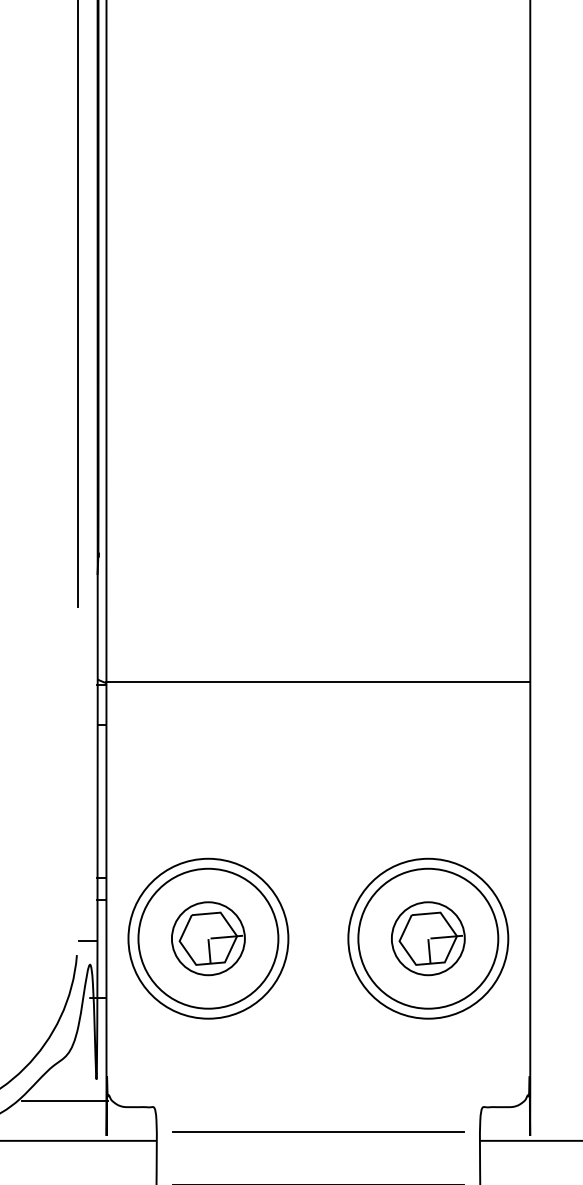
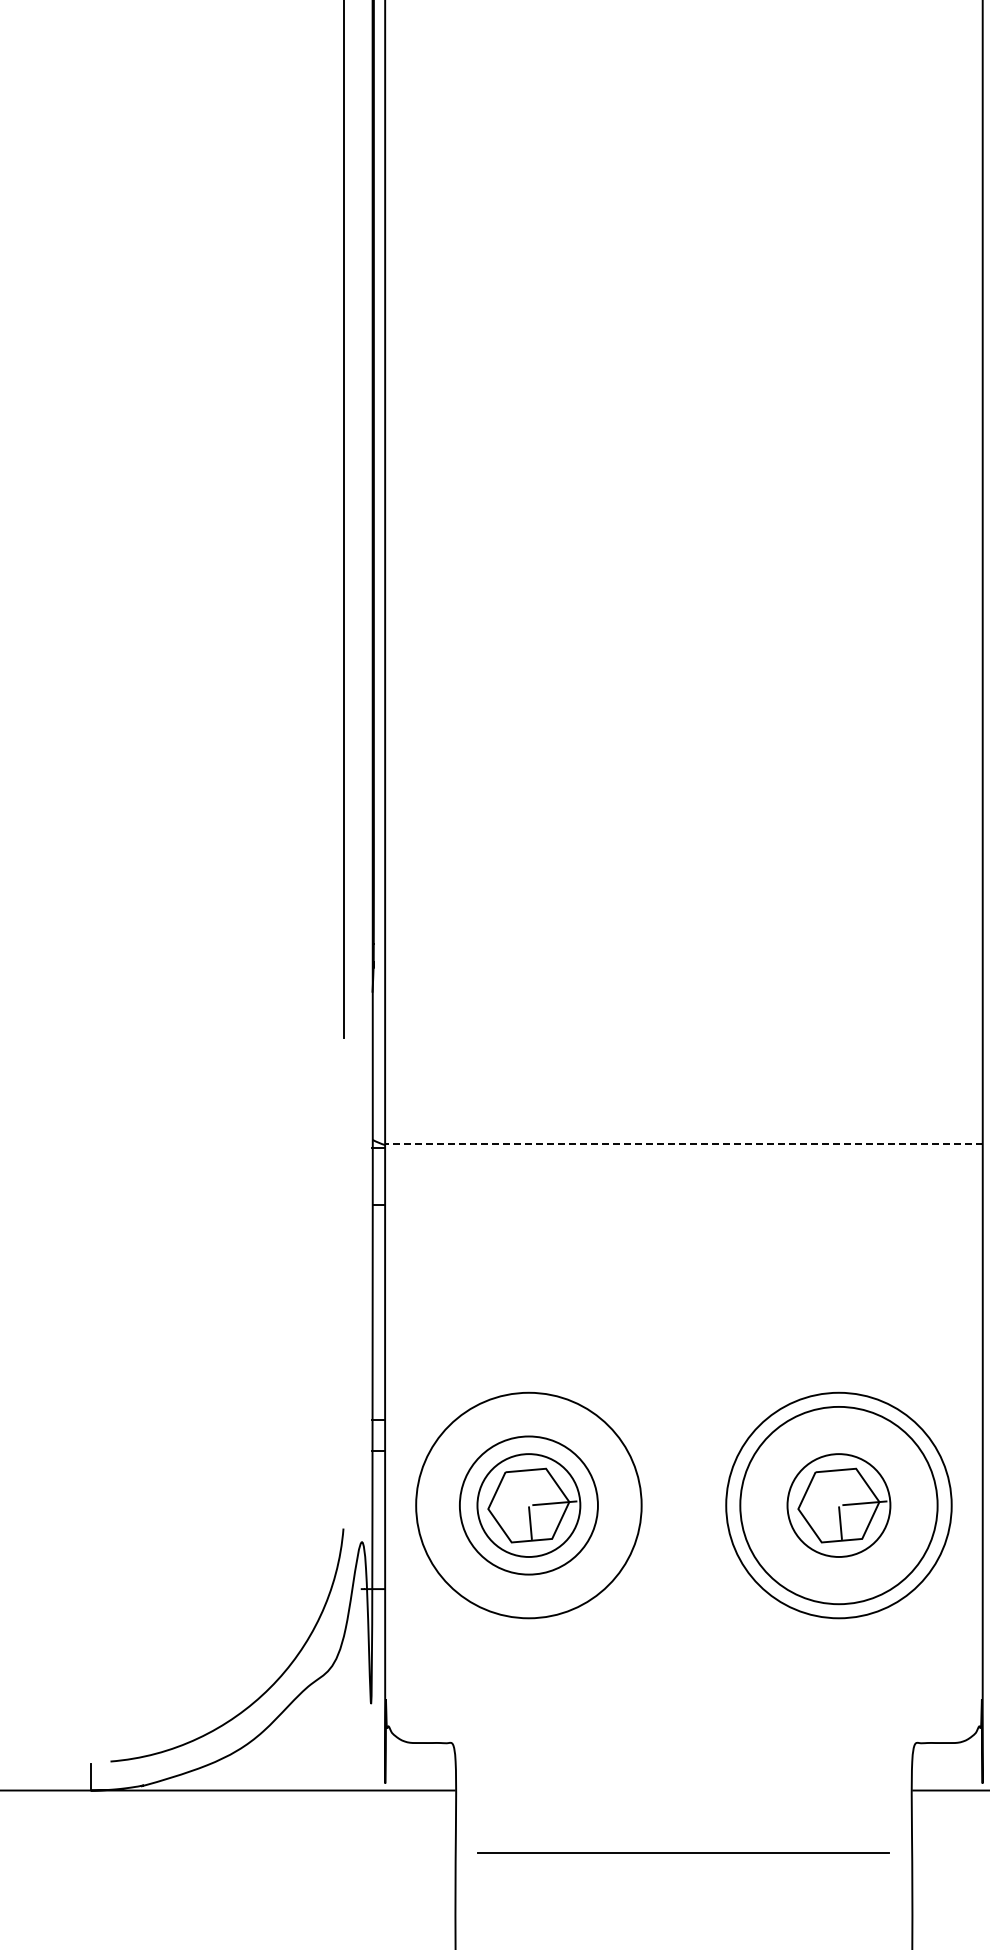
line: (318, 682) -> (683, 1144), solid -> dashed
circle: (208, 938) -> (528, 1505), size x0.7
line: (88, 940) -> (359, 1508), removed
line: (64, 1101) -> (326, 1734), removed
line: (318, 1132) -> (683, 1778), removed

